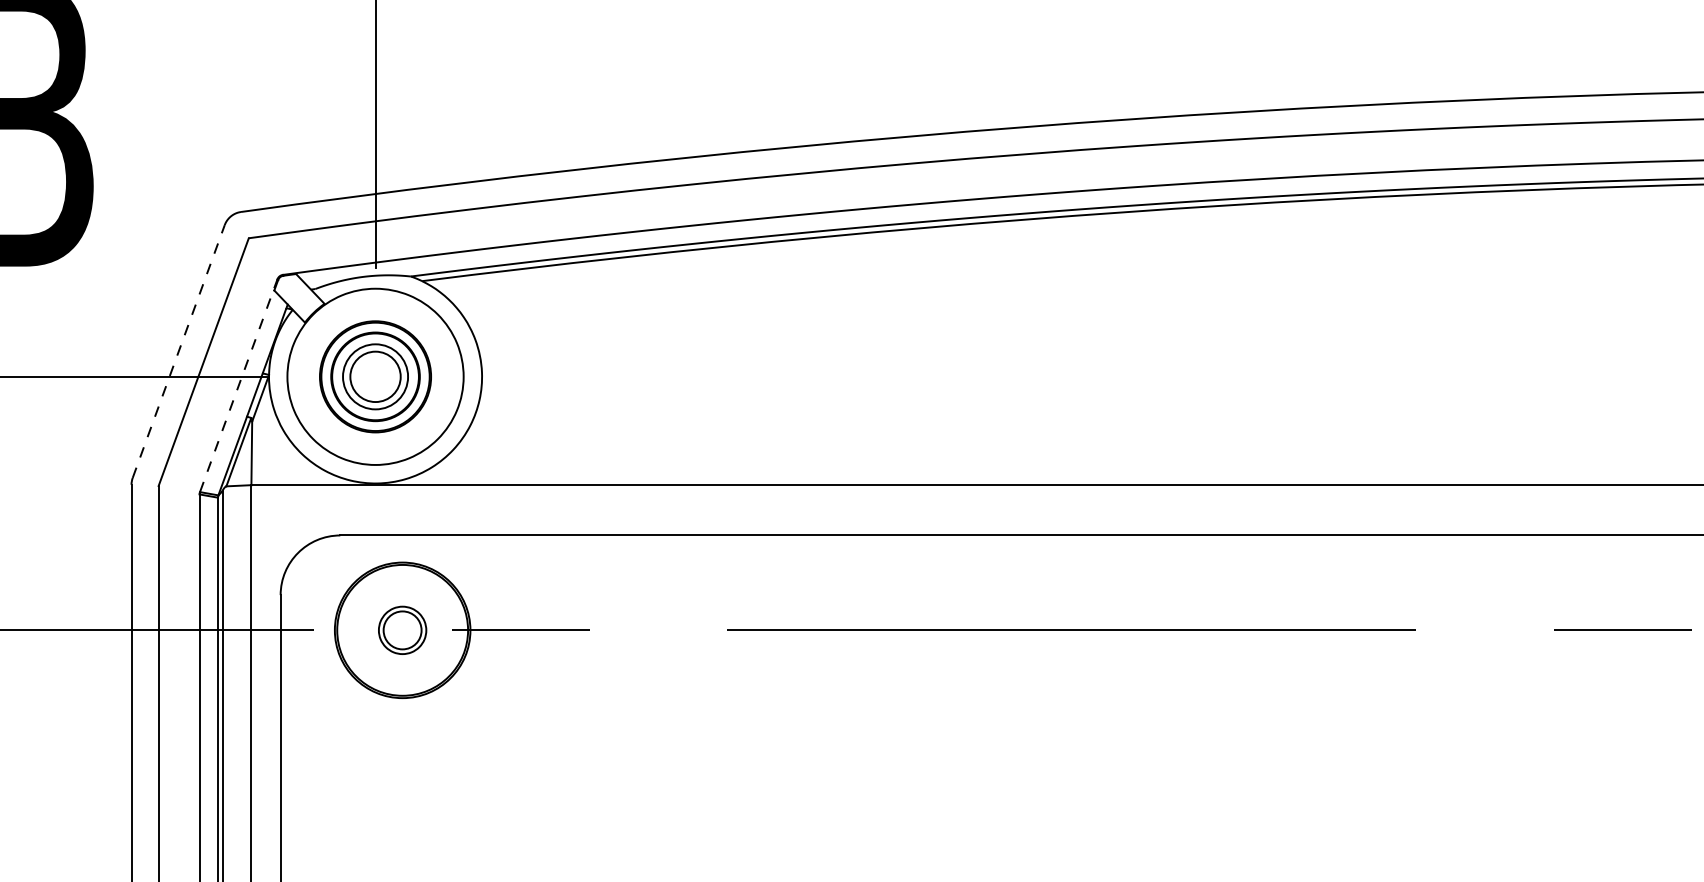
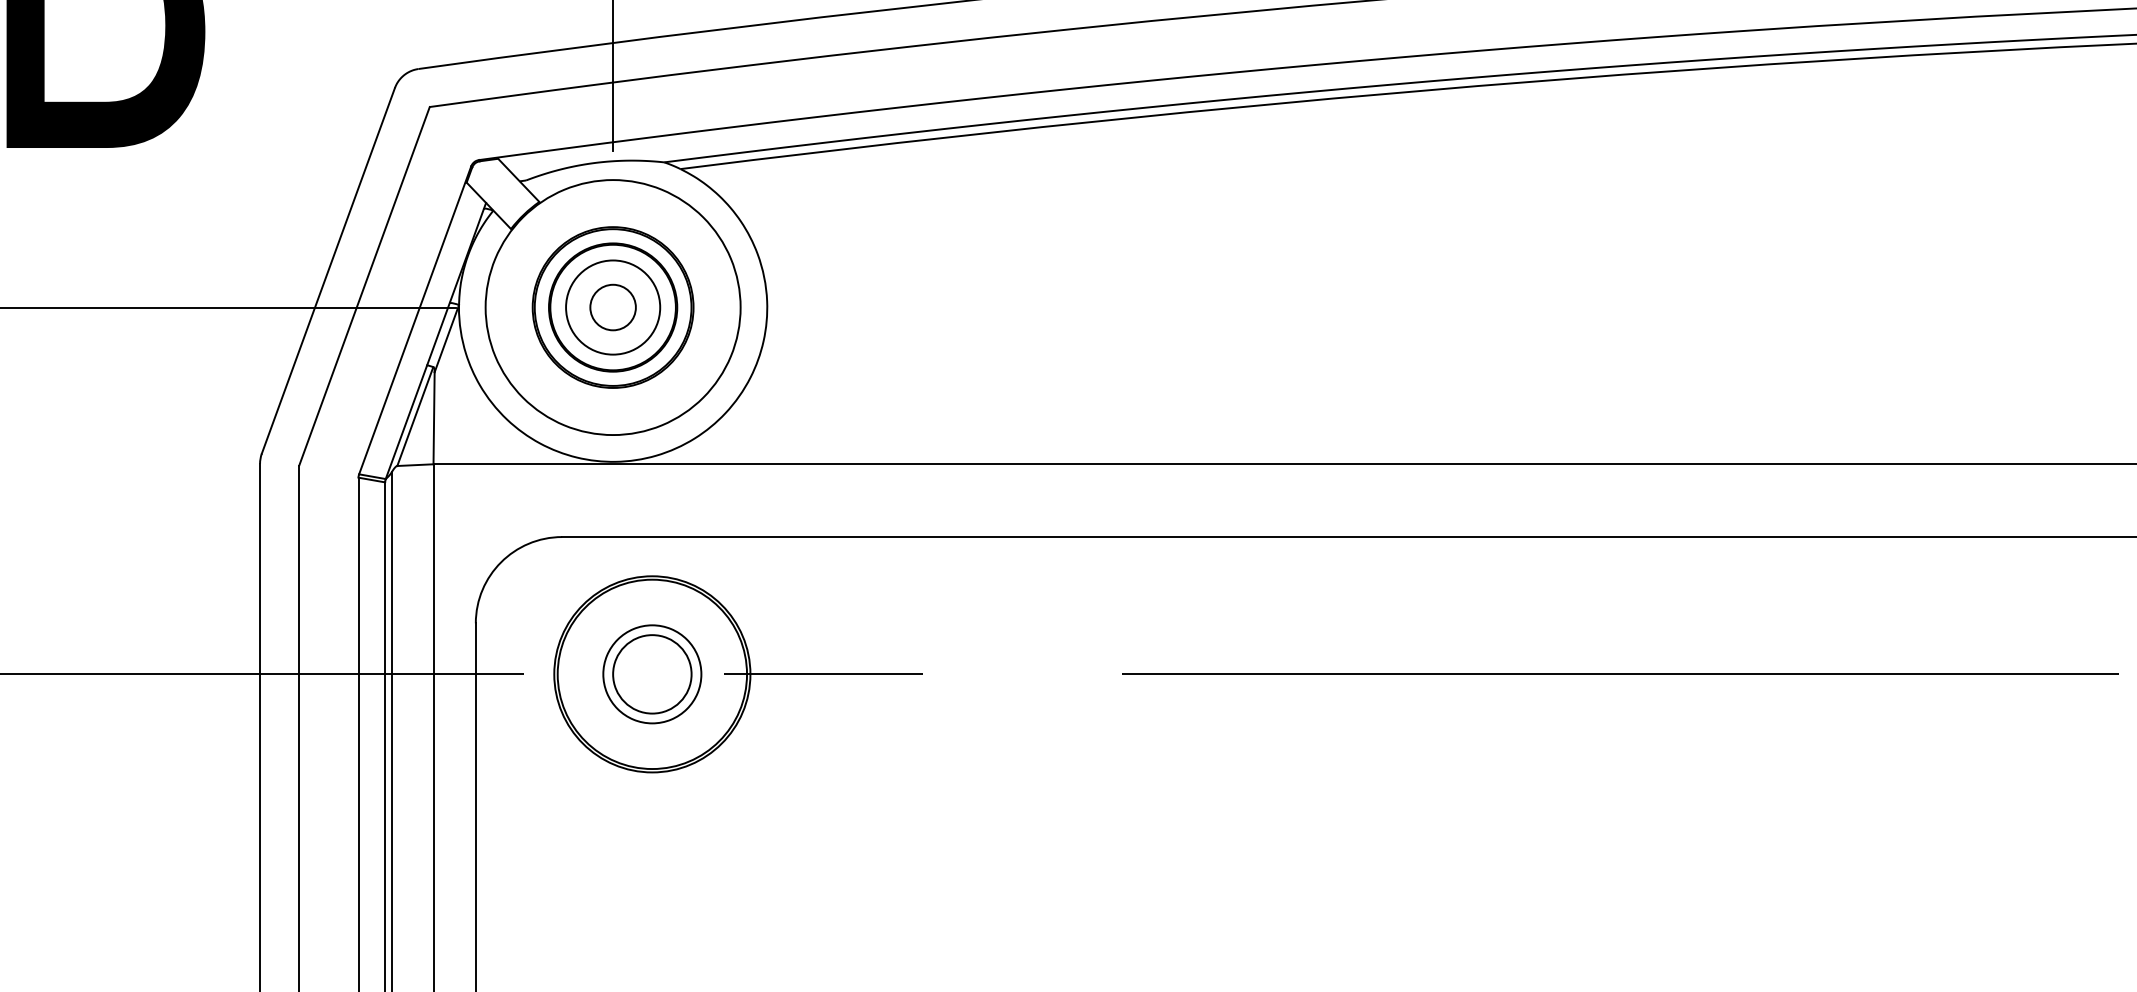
line: (178, 351) -> (328, 270), dashed -> solid
circle: (375, 376) -> (613, 307), size x0.62
line: (238, 385) -> (414, 320), dashed -> solid
part: (402, 630) -> (652, 674), size x1.43

